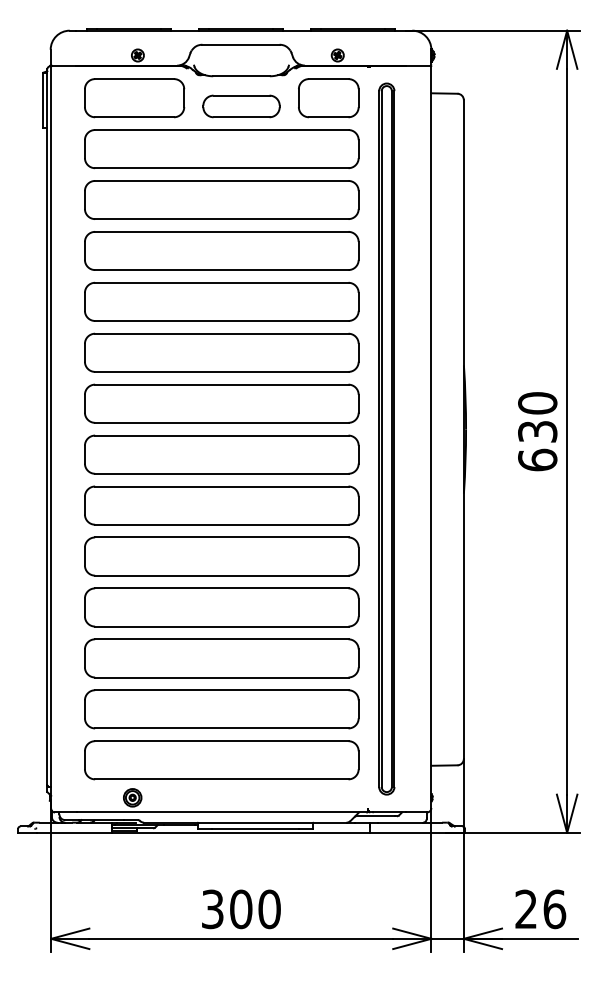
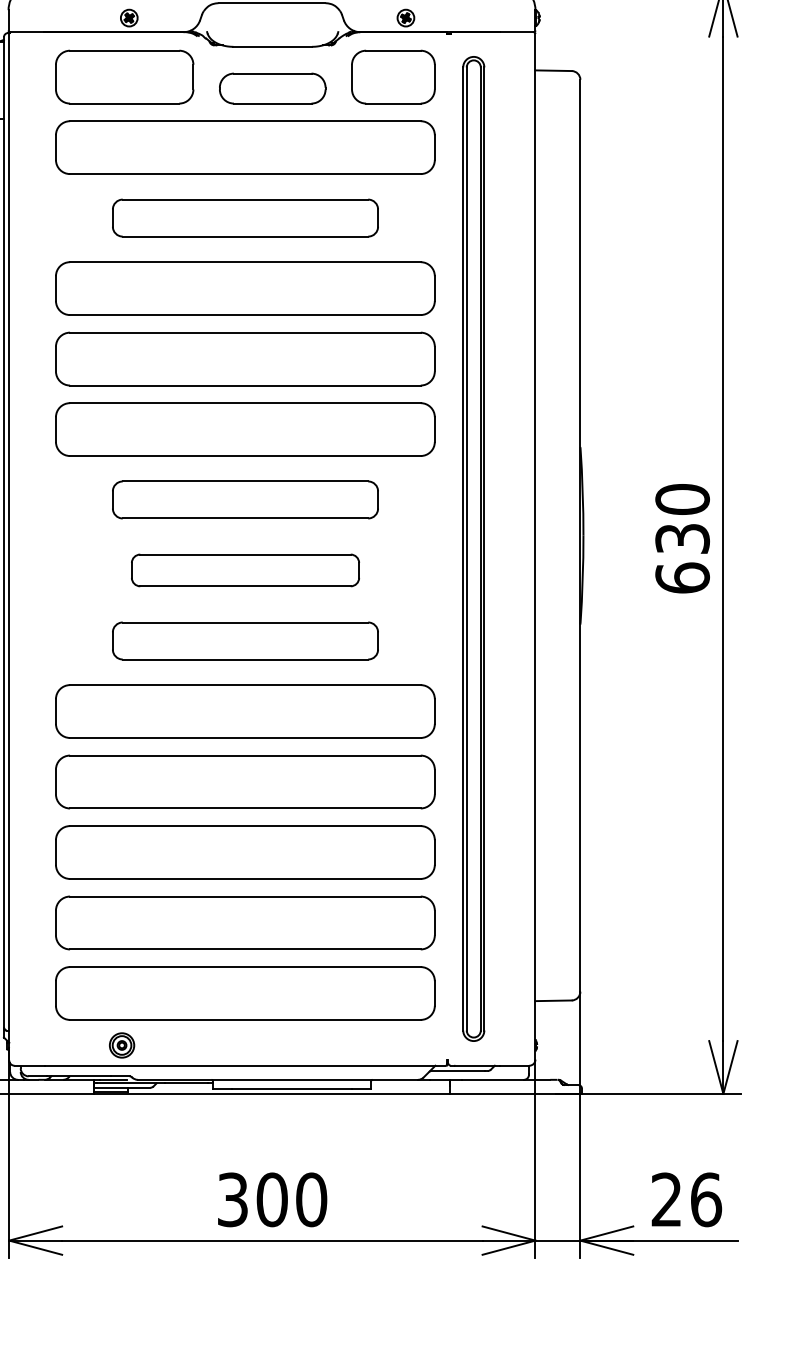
part: (221, 199) -> (244, 217), size x0.7
part: (221, 403) -> (244, 499), size x0.7
part: (221, 454) -> (244, 570), size x0.6
part: (221, 505) -> (244, 640), size x0.7

